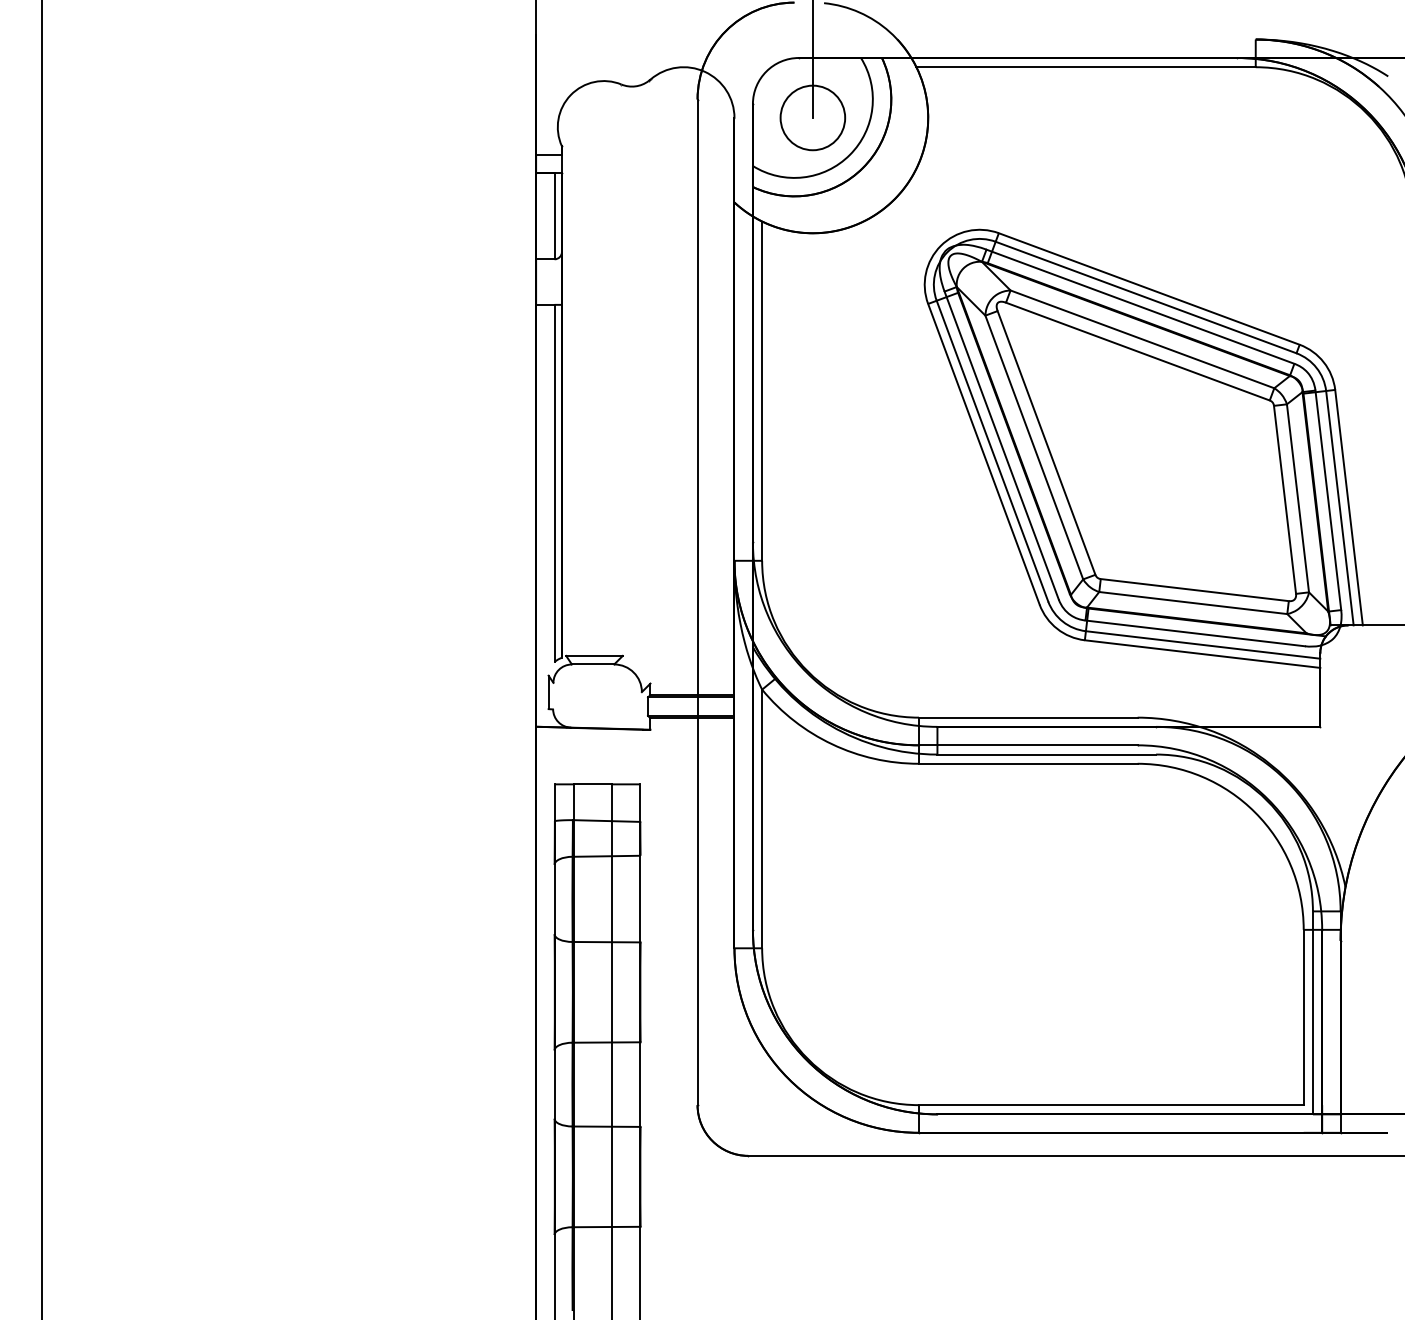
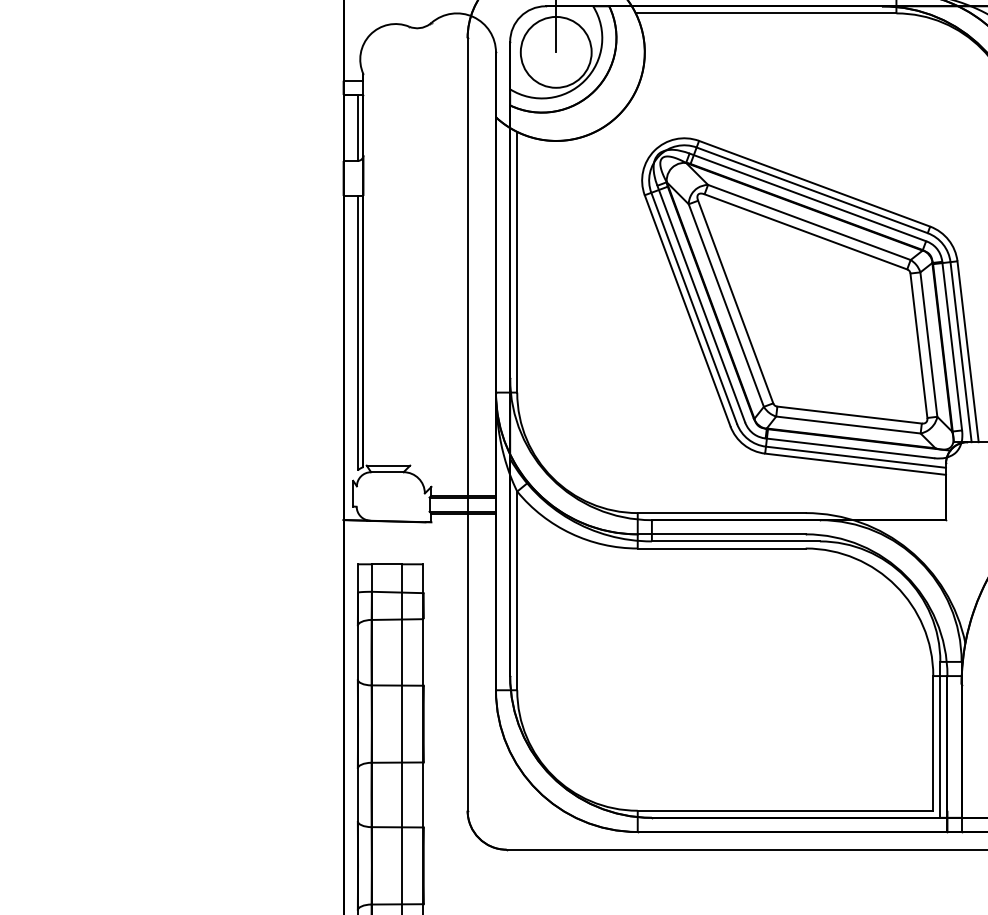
circle: (812, 117) -> (555, 52), size x1.43

